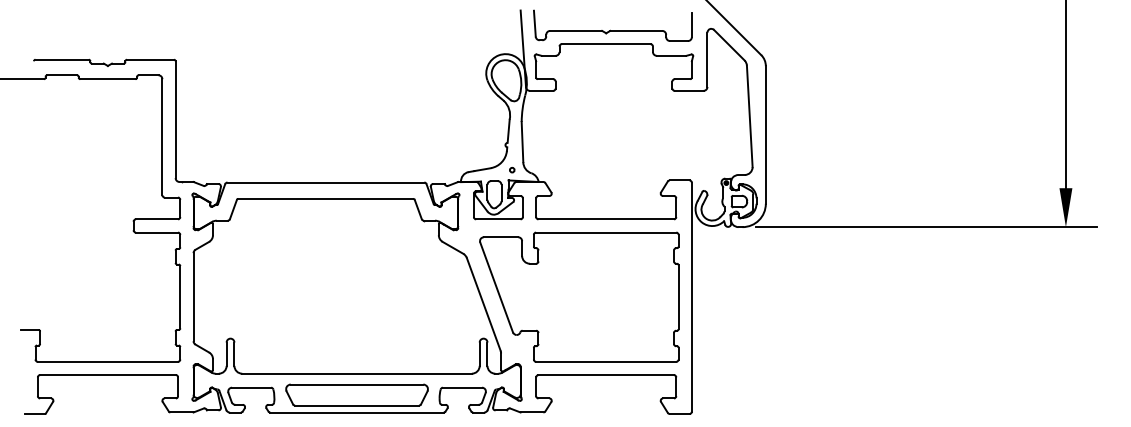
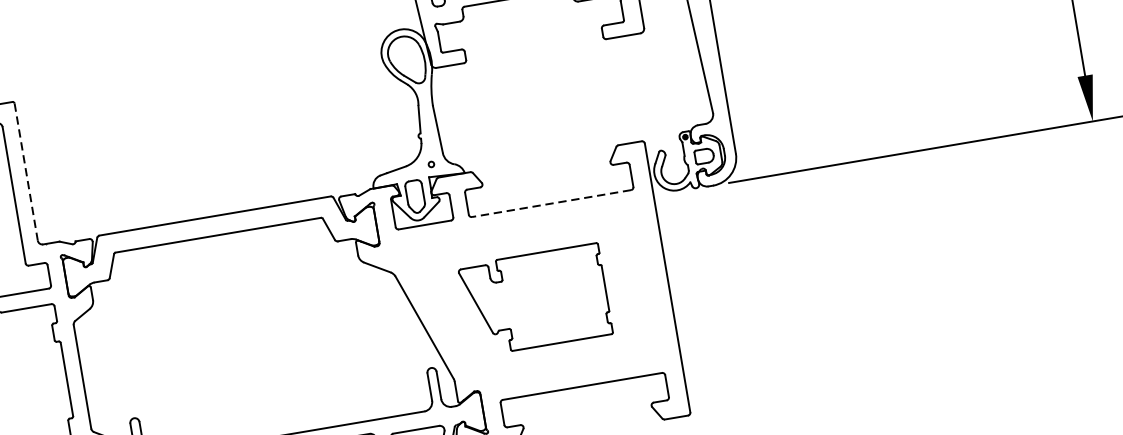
line: (175, 120) -> (26, 173), solid -> dashed
line: (606, 219) -> (551, 203), solid -> dashed
part: (579, 296) -> (535, 299), size x0.6

